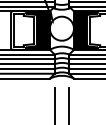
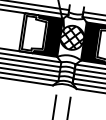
hatch: (61, 28) -> (71, 37), added

